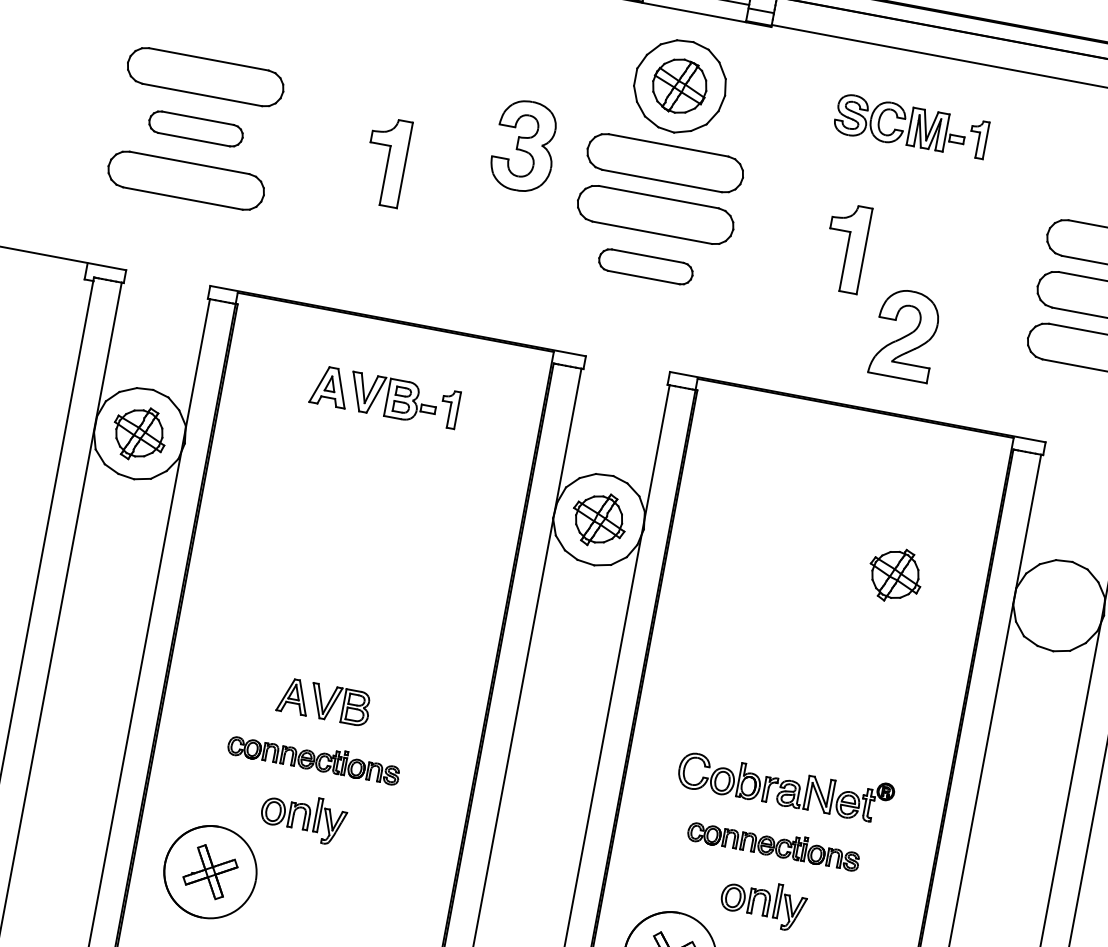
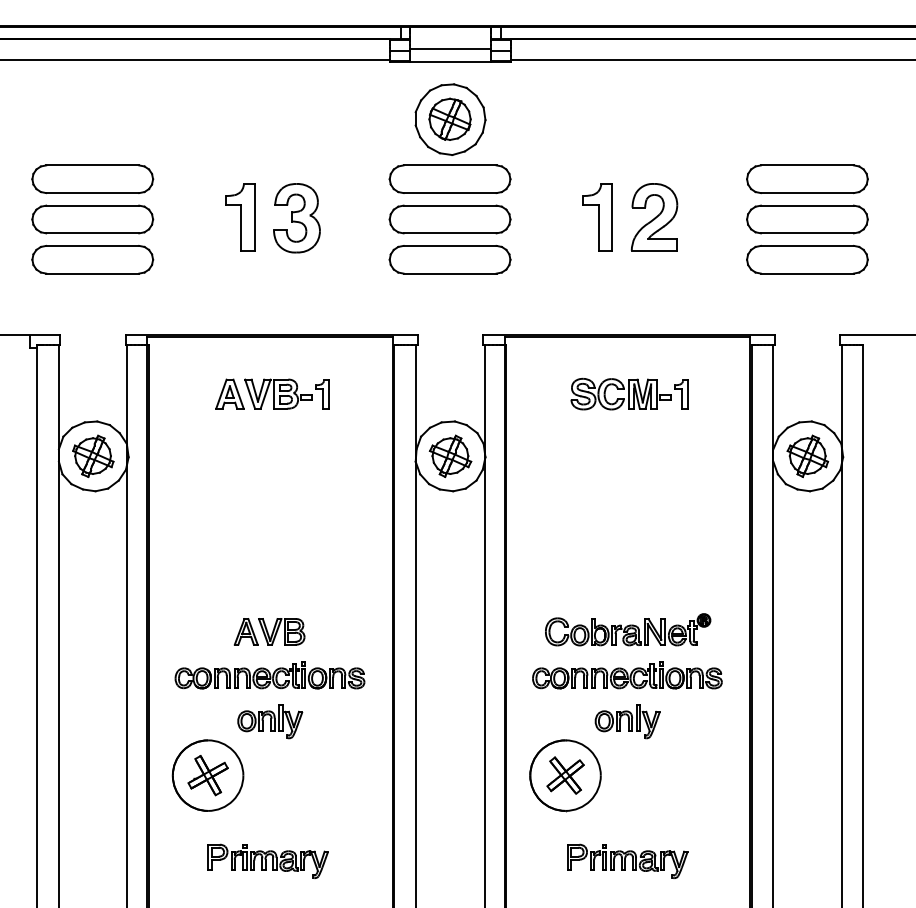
part: (911, 125) -> (629, 393), moved
part: (195, 128) -> (92, 219), size x1.67
part: (523, 146) -> (296, 218), moved
part: (645, 266) -> (449, 259), size x1.67
part: (905, 334) -> (654, 217), moved
part: (895, 575) -> (807, 456), moved
part: (313, 758) -> (269, 675), size x1.43
part: (774, 844) -> (627, 675), size x1.43

